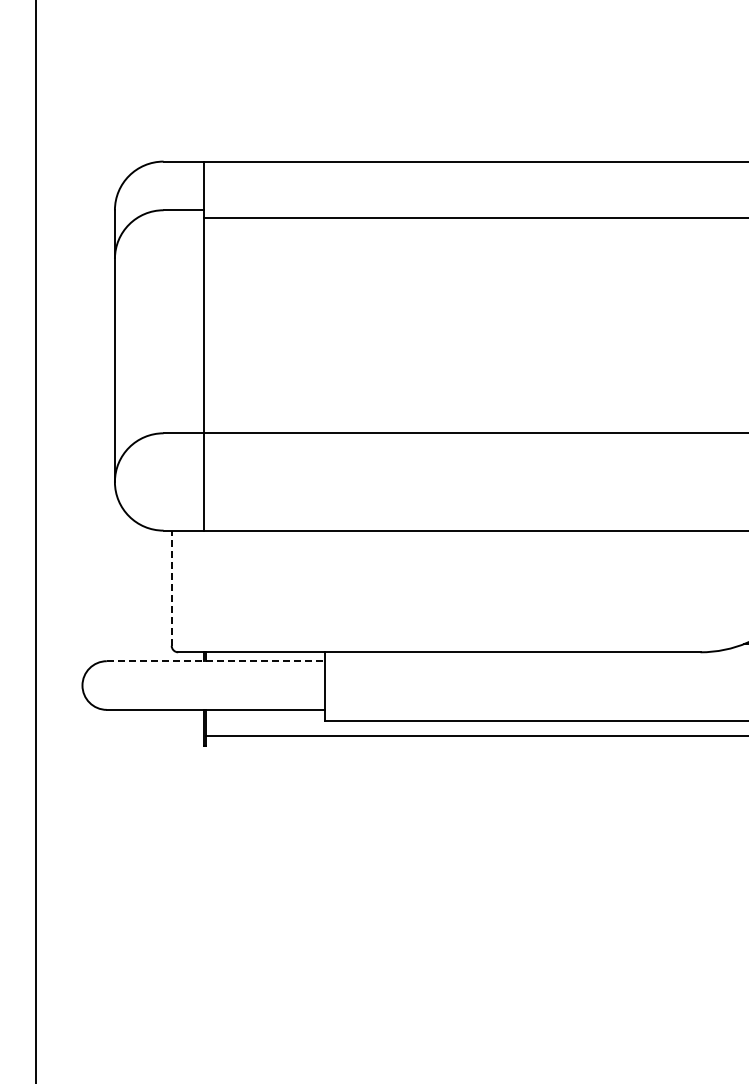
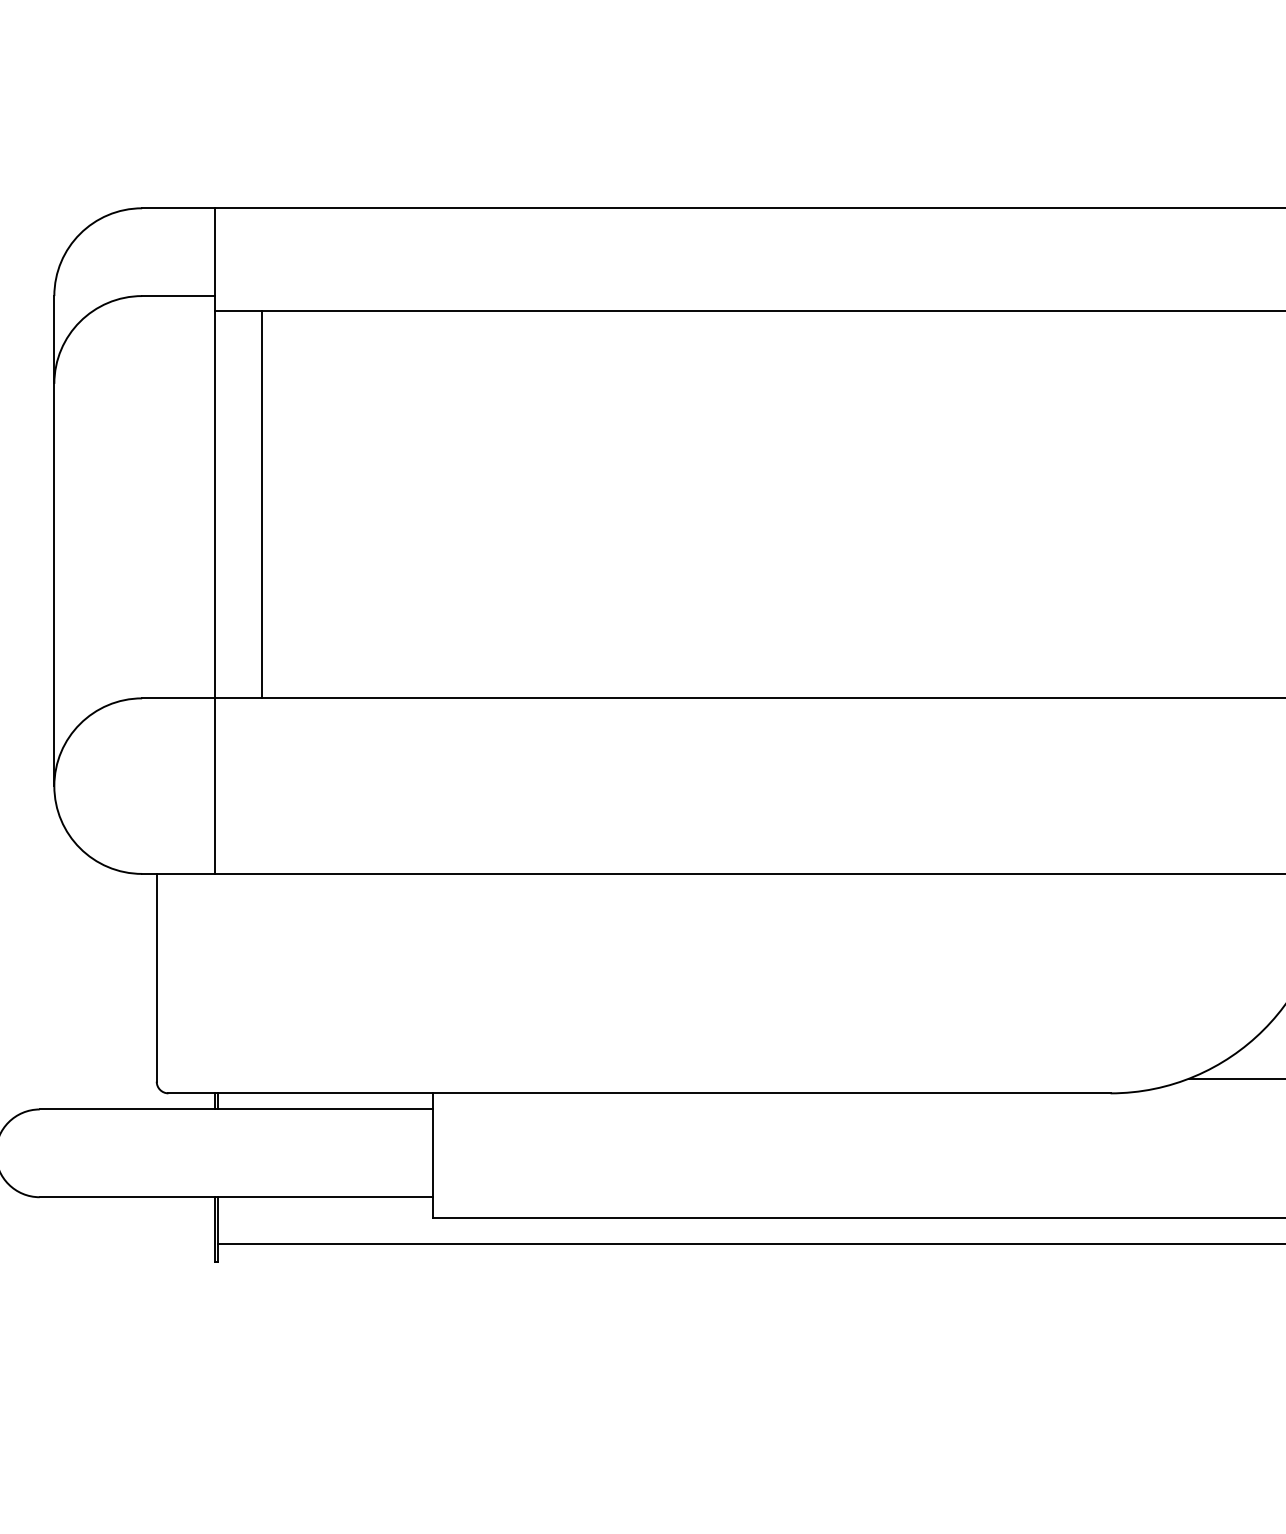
line: (230, 325) -> (262, 503), added
line: (171, 588) -> (156, 978), dashed -> solid
line: (216, 661) -> (237, 1109), dashed -> solid

